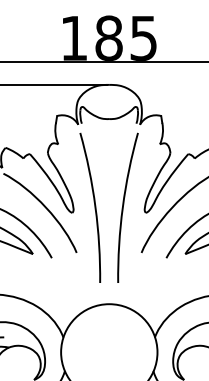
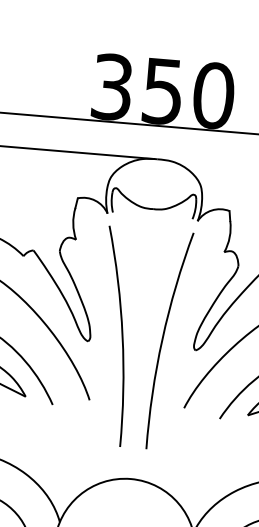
text: (109, 37) -> (163, 90), 185 -> 350

